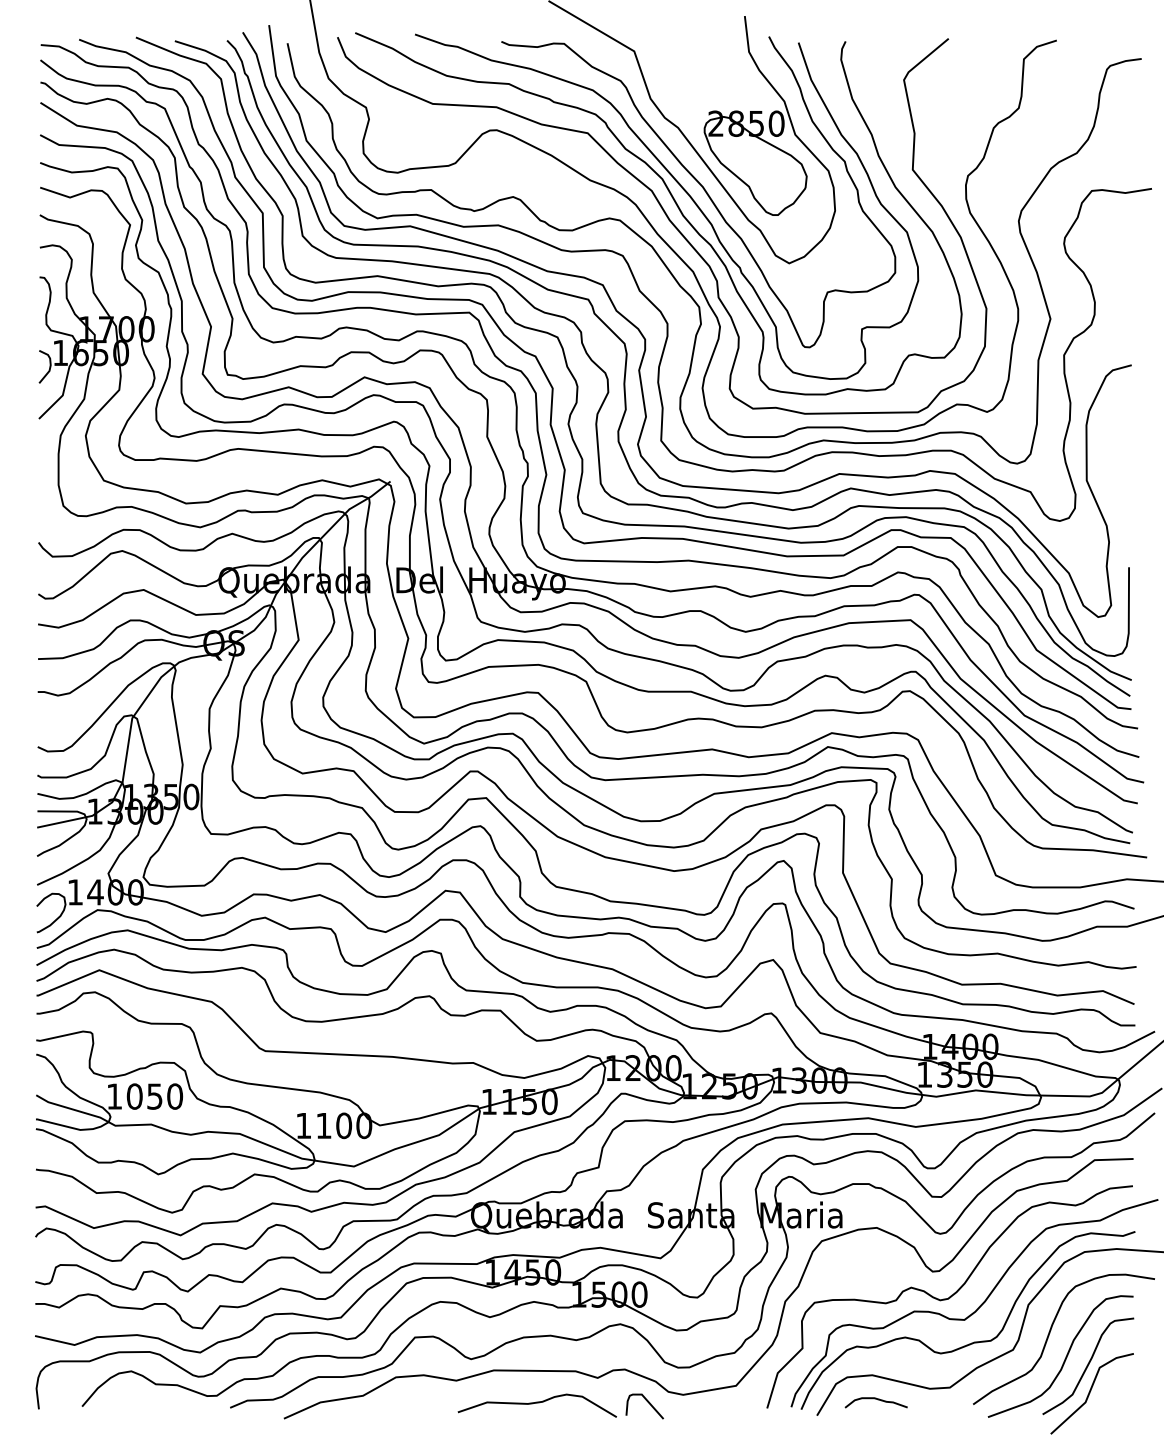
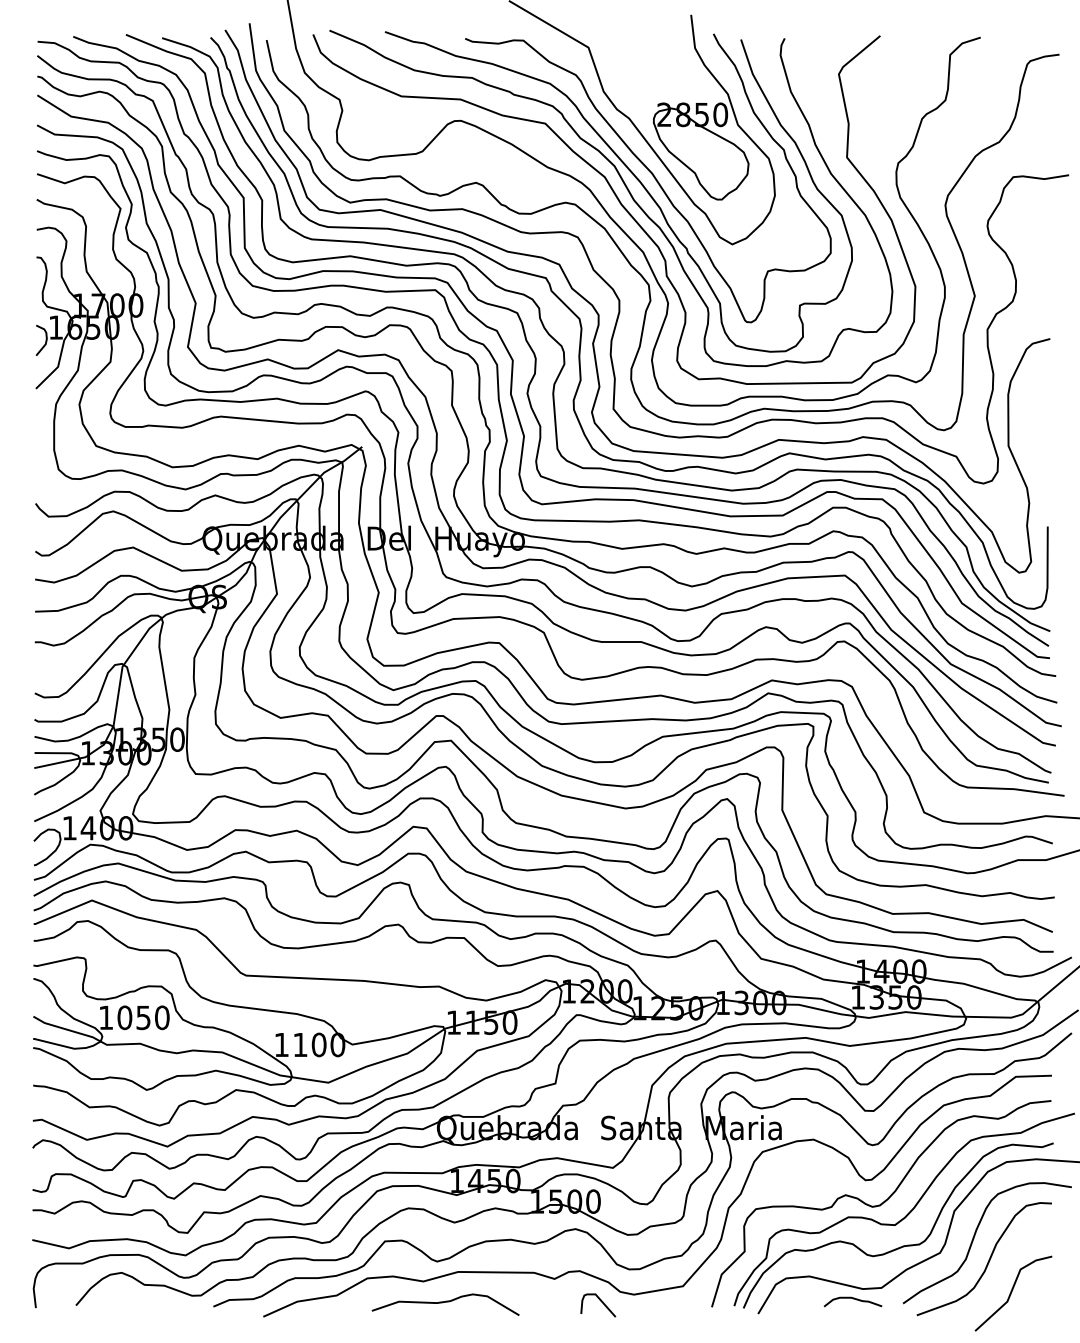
curve: (1088, 1366) -> (1010, 1268), removed
curve: (877, 1400) -> (854, 1299), moved
curve: (536, 1403) -> (444, 1302), moved

